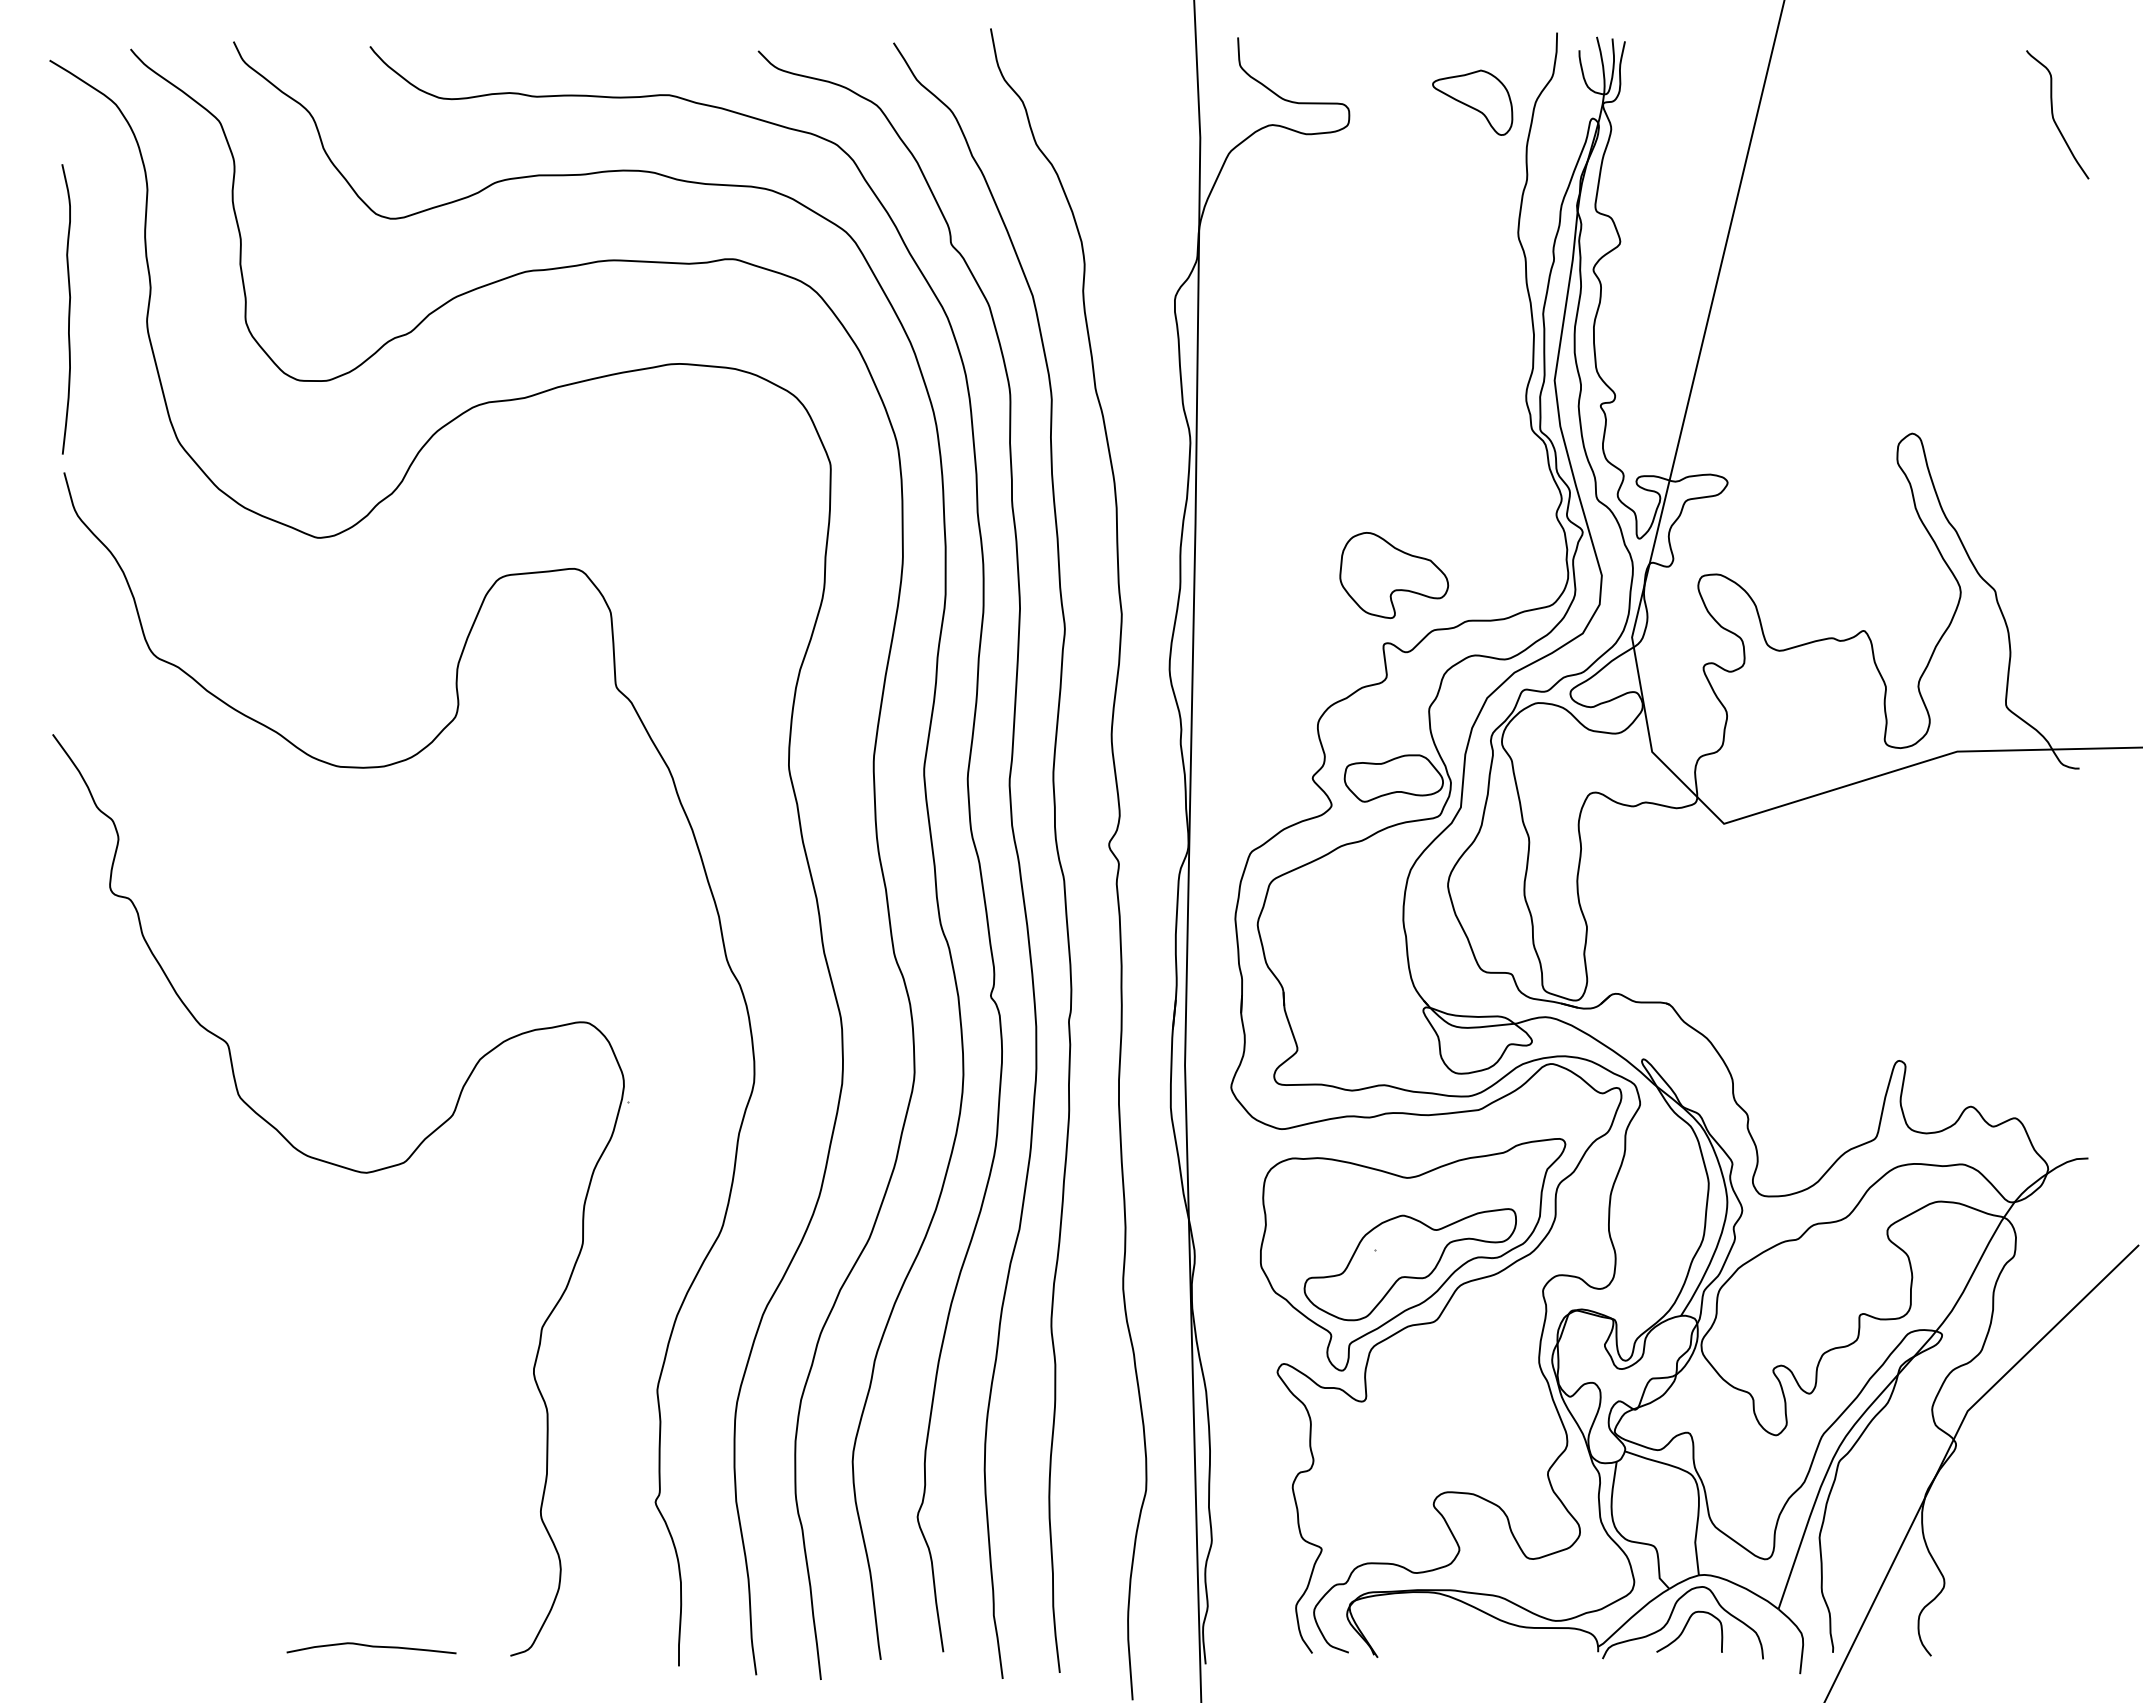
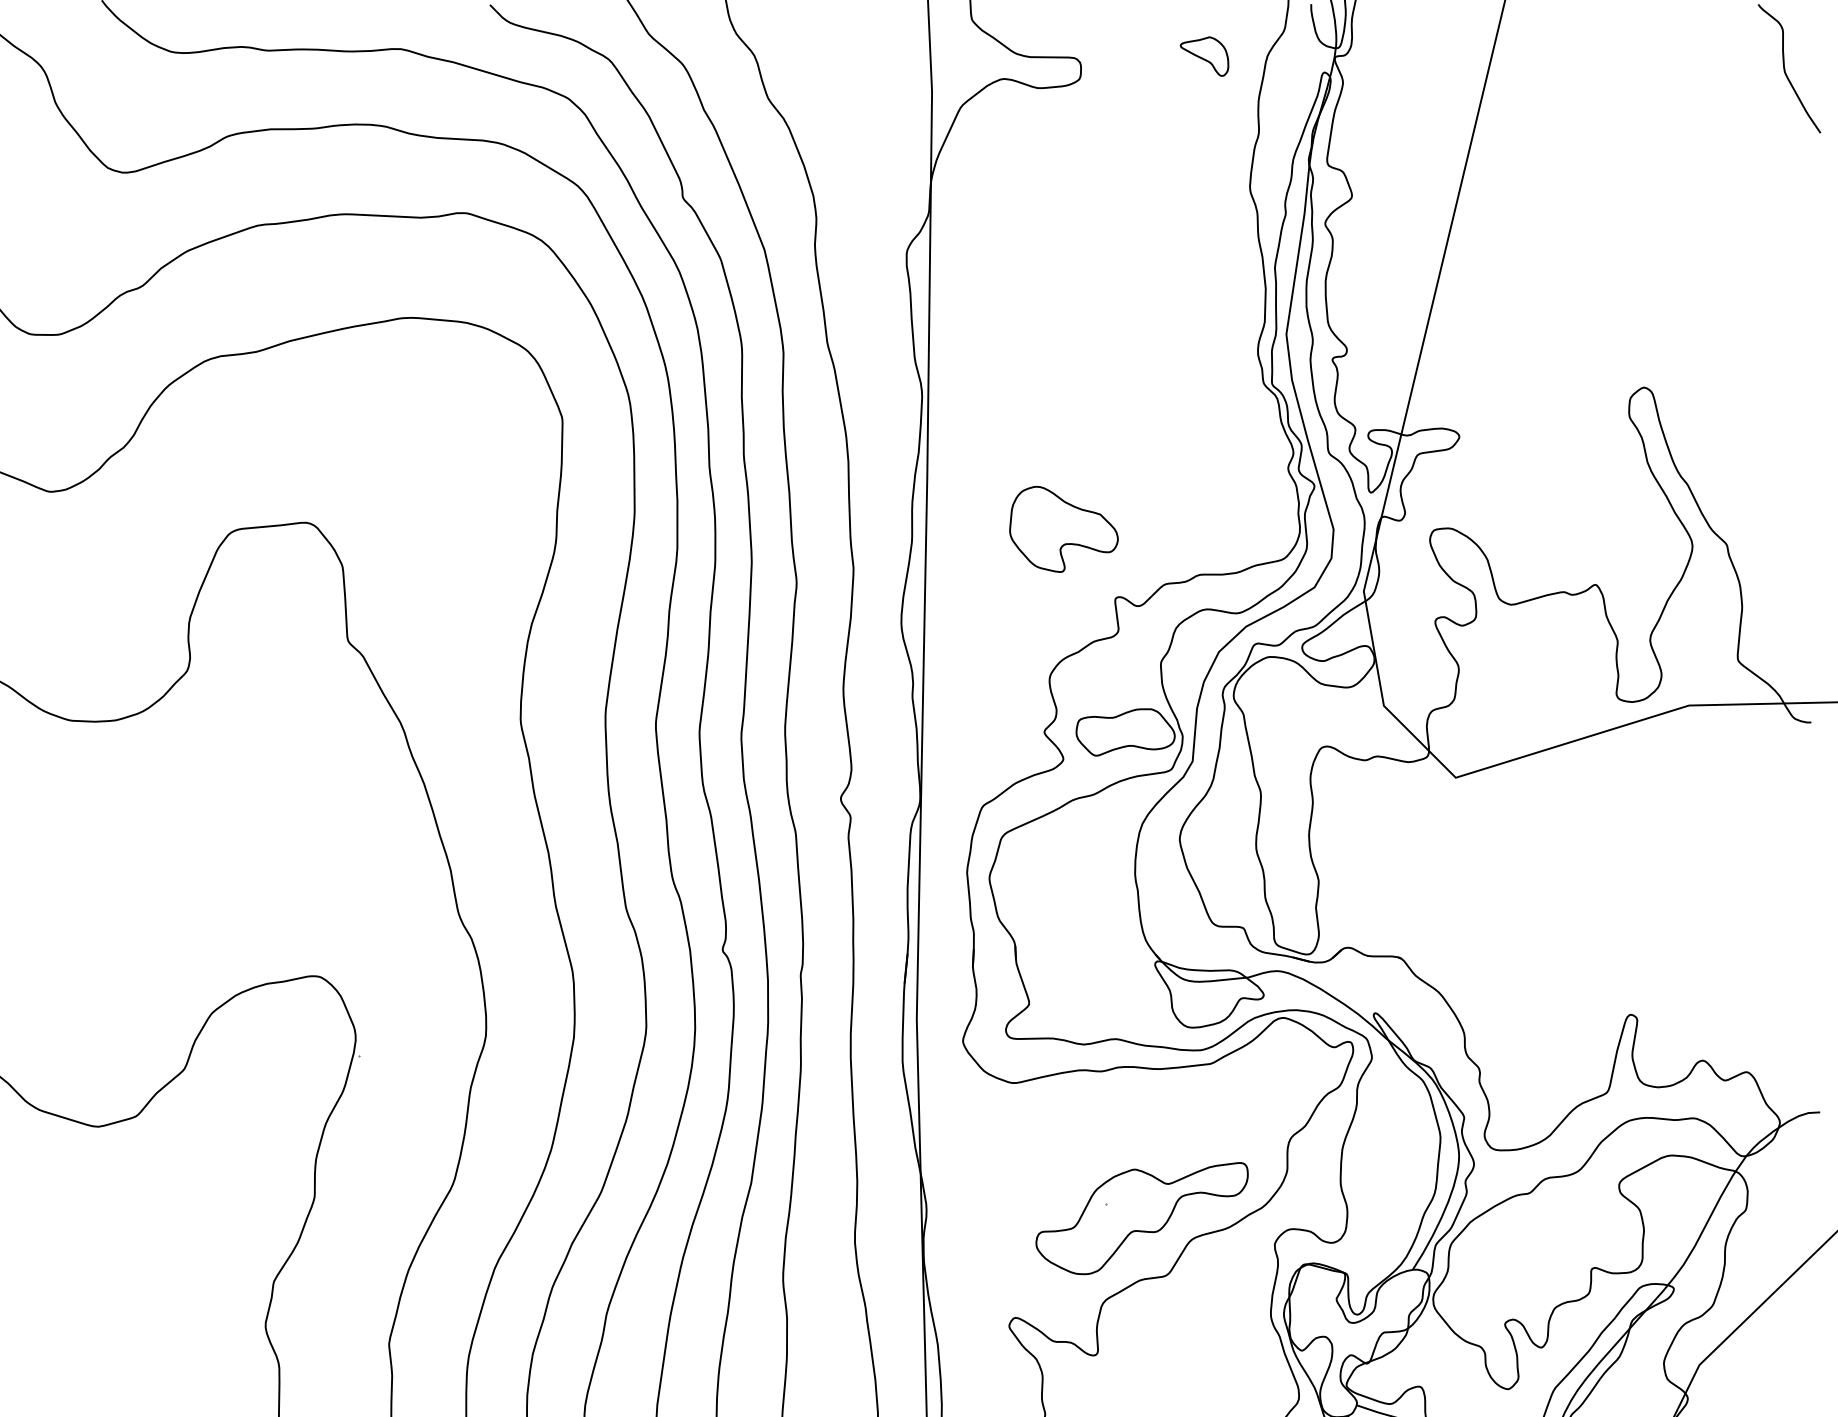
part: (1472, 102) -> (1204, 56), size x0.6
part: (1394, 575) -> (1064, 529), moved
part: (1413, 1254) -> (1145, 1208), removed

